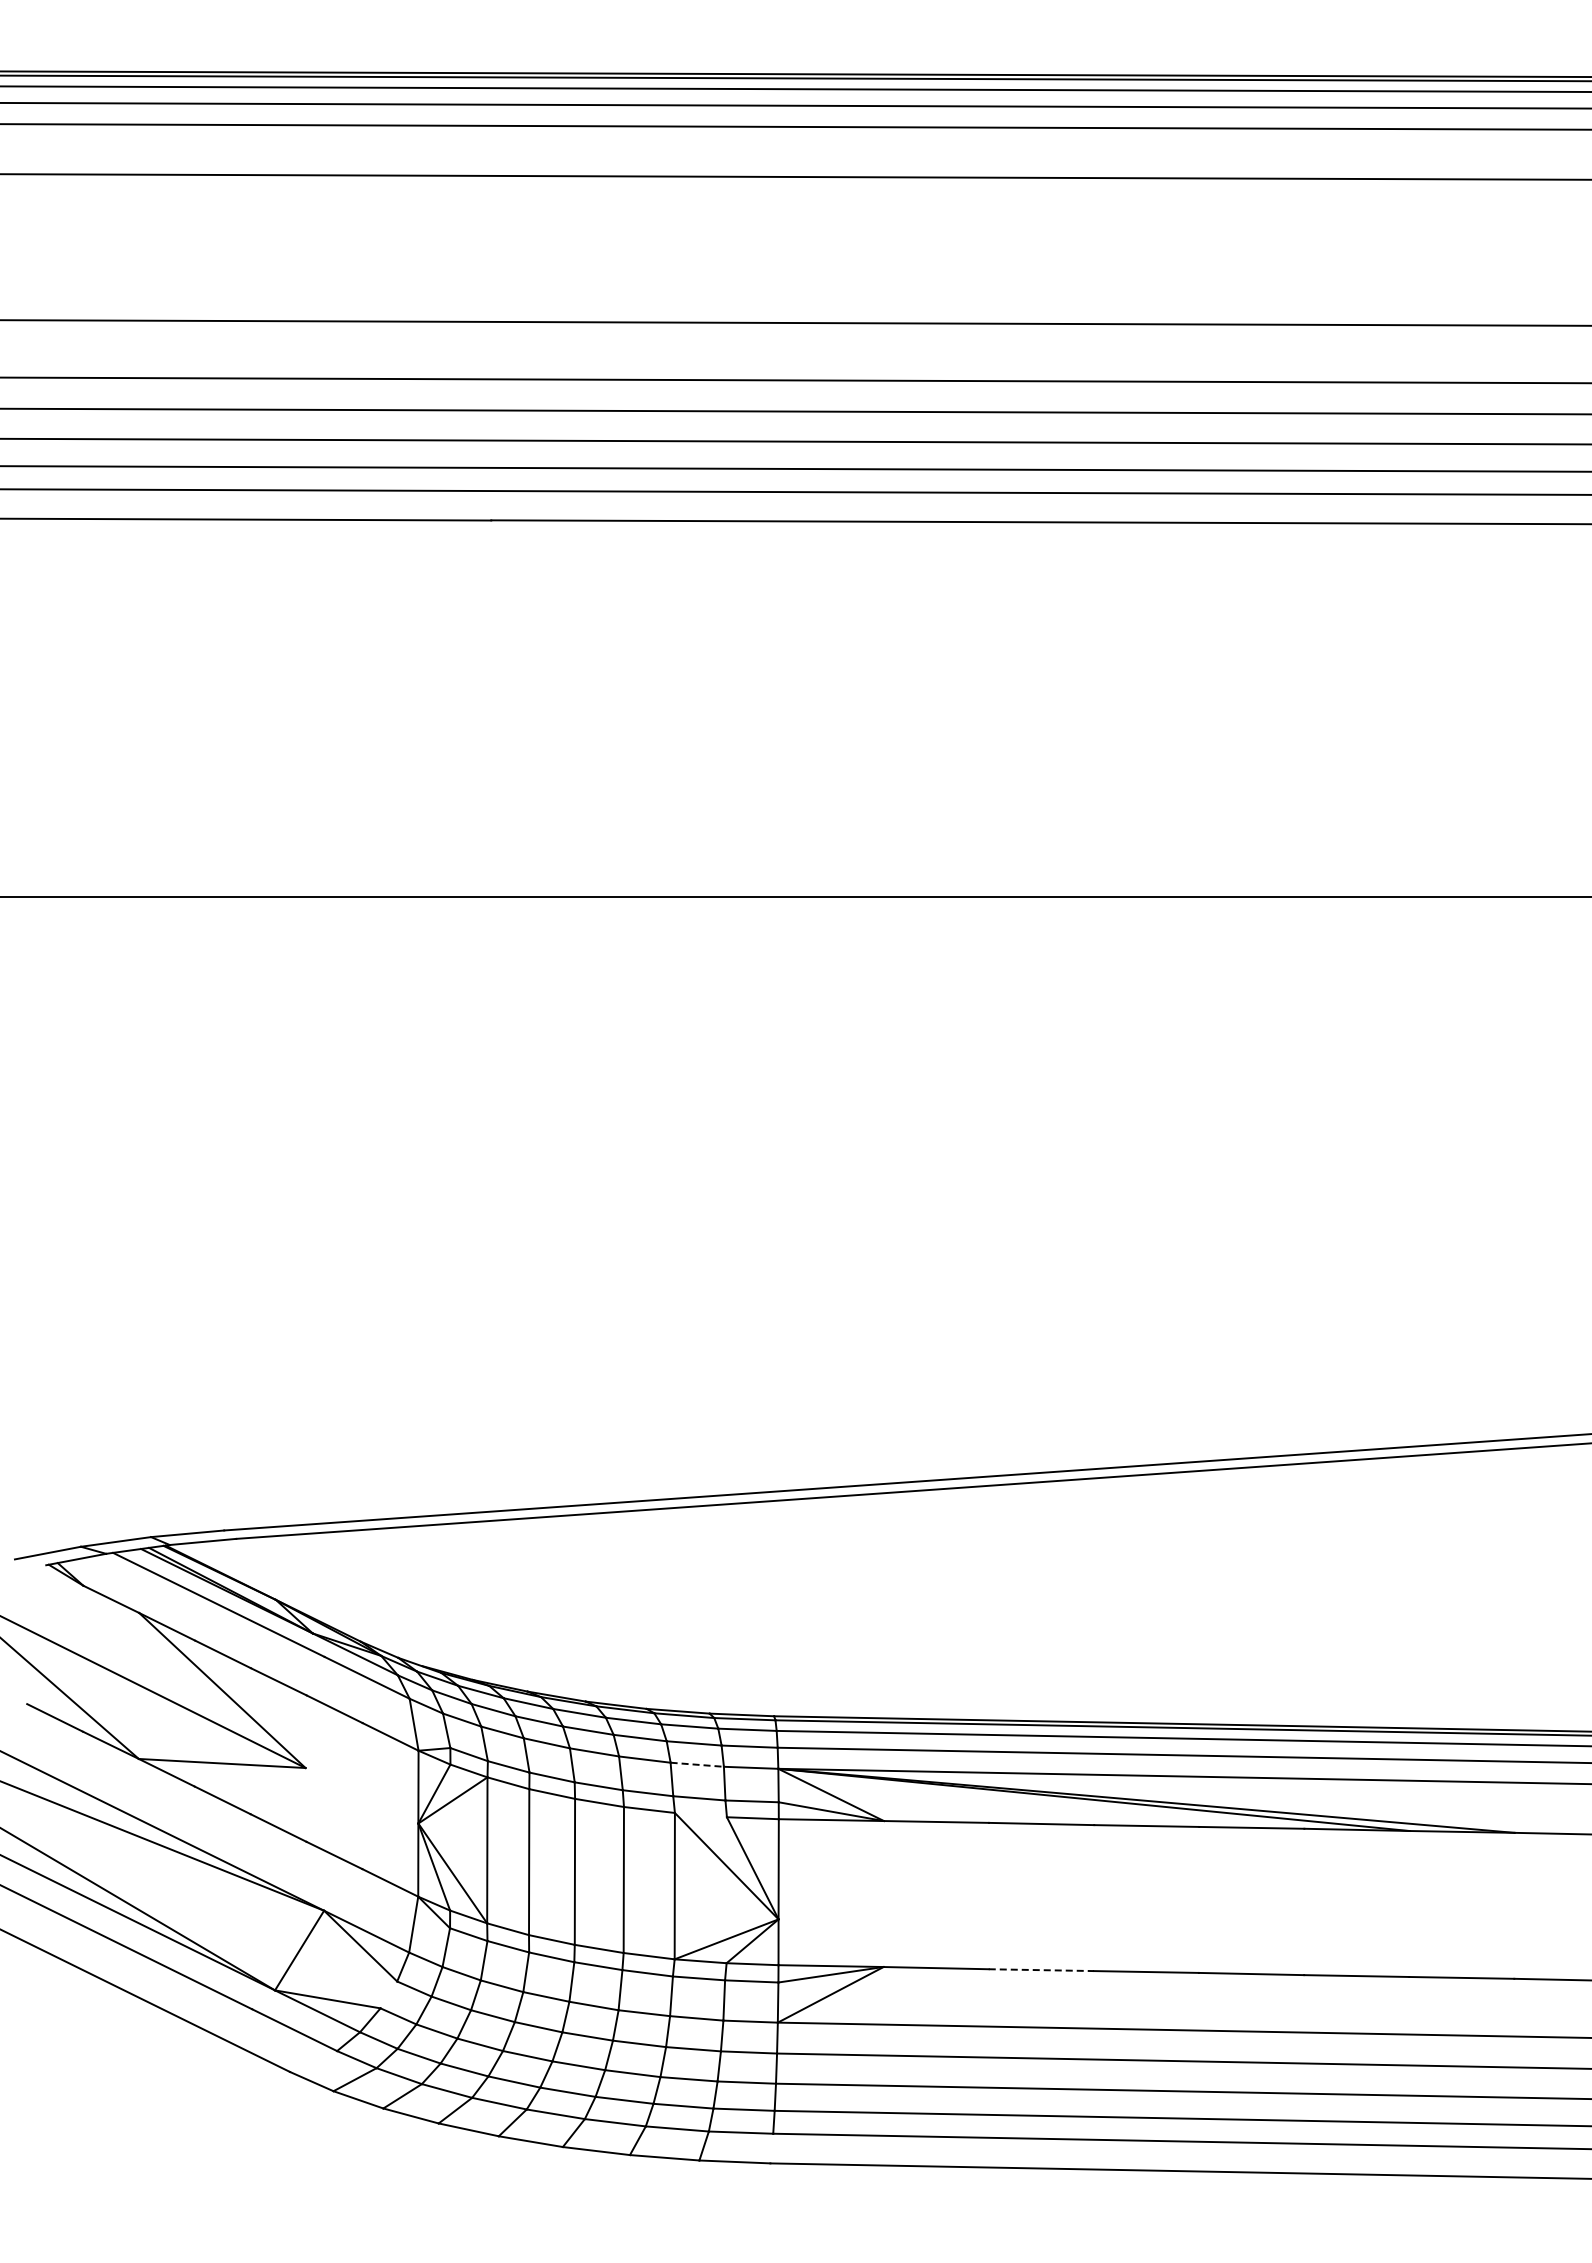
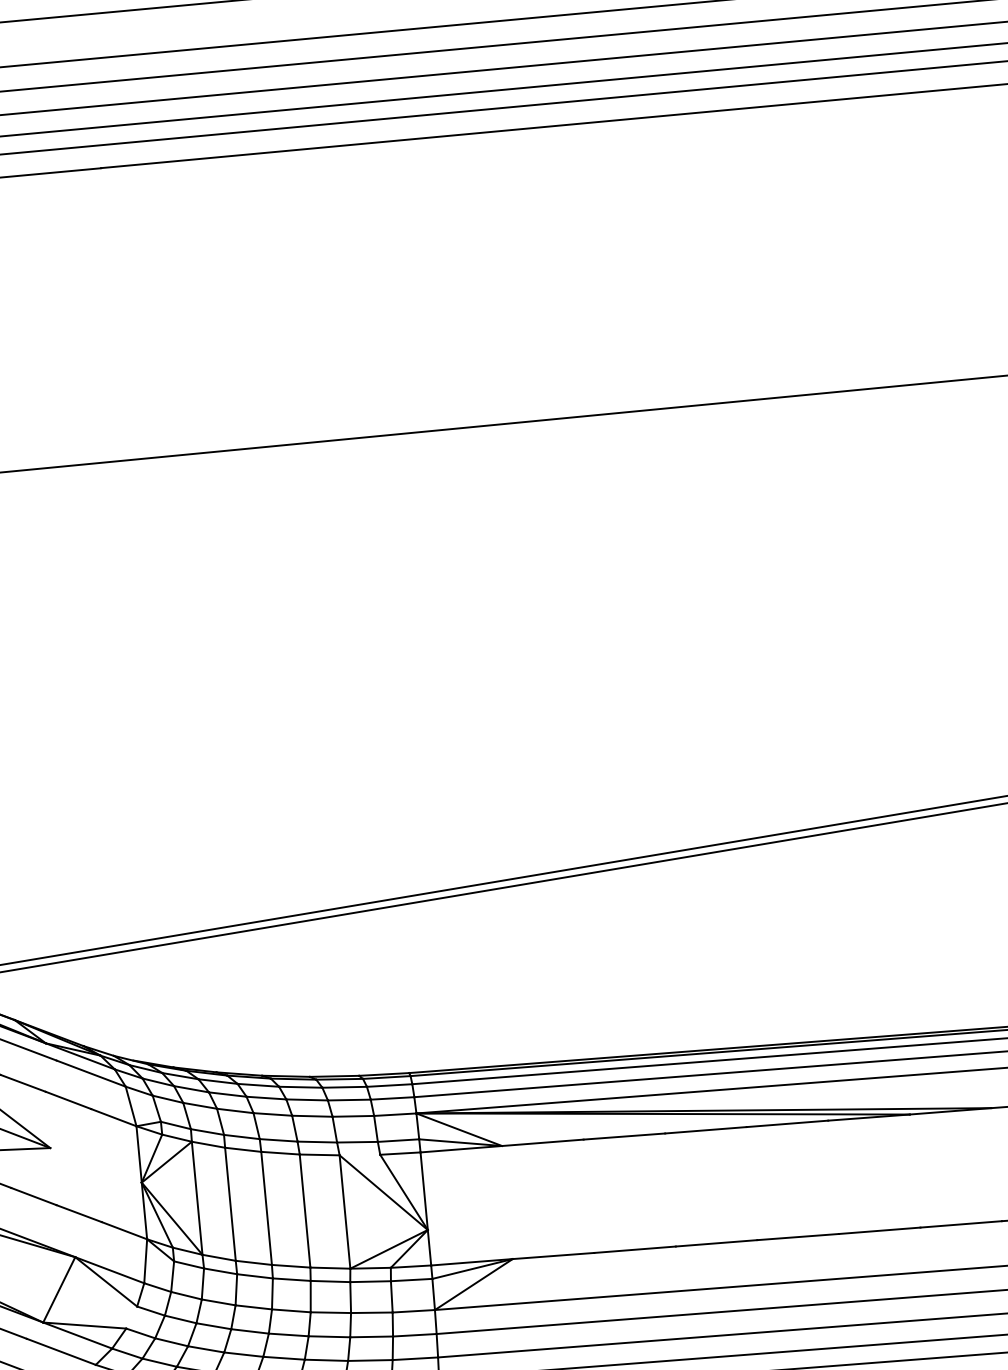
line: (697, 1764) -> (353, 1116), dashed -> solid
line: (1041, 1970) -> (635, 1249), dashed -> solid

